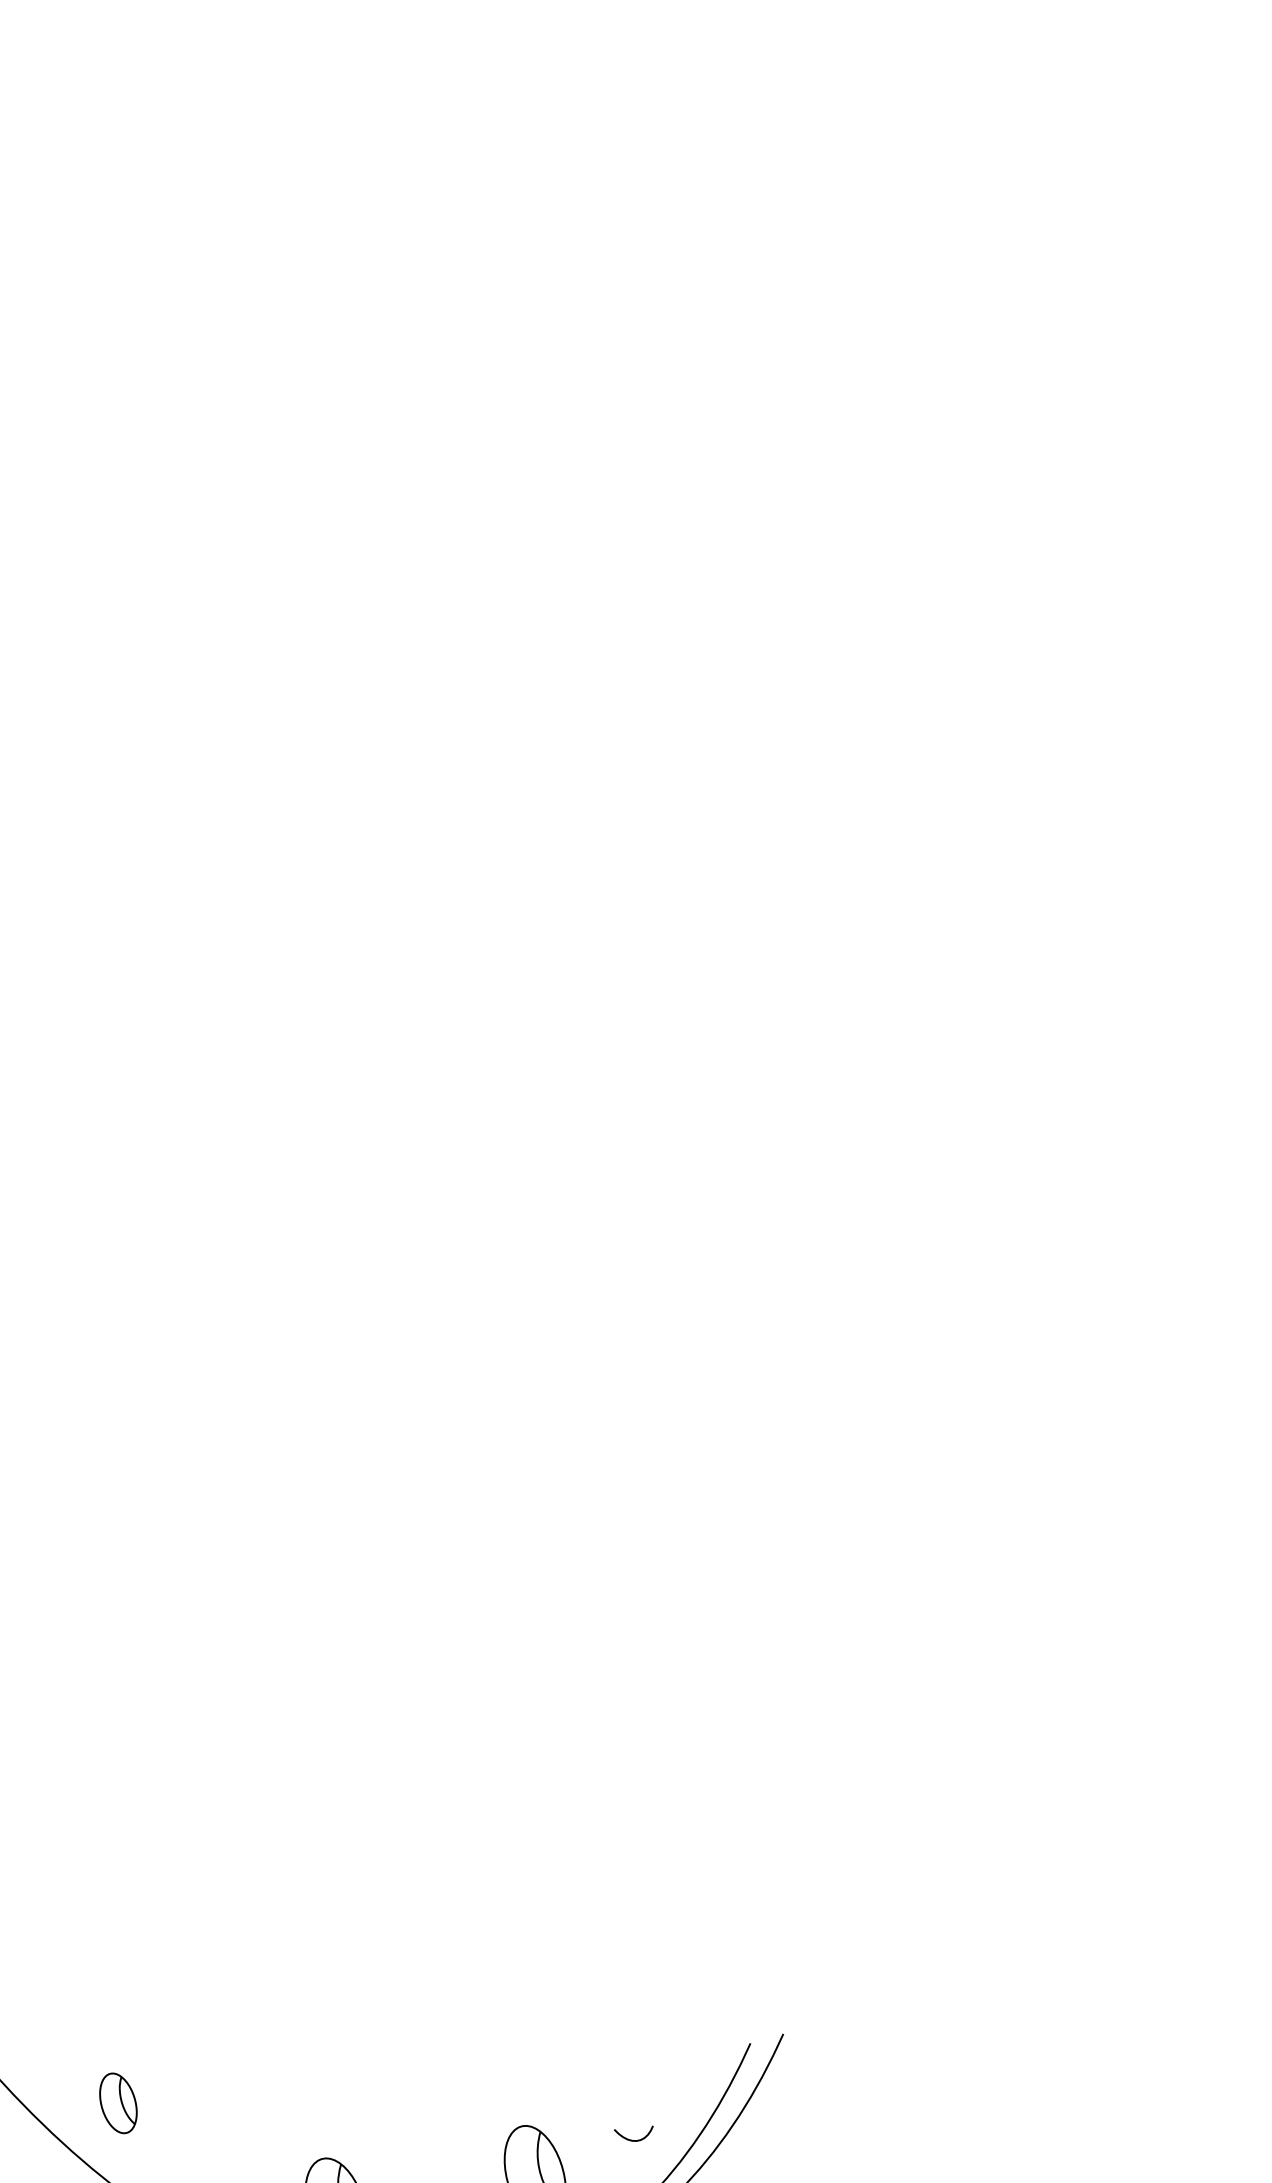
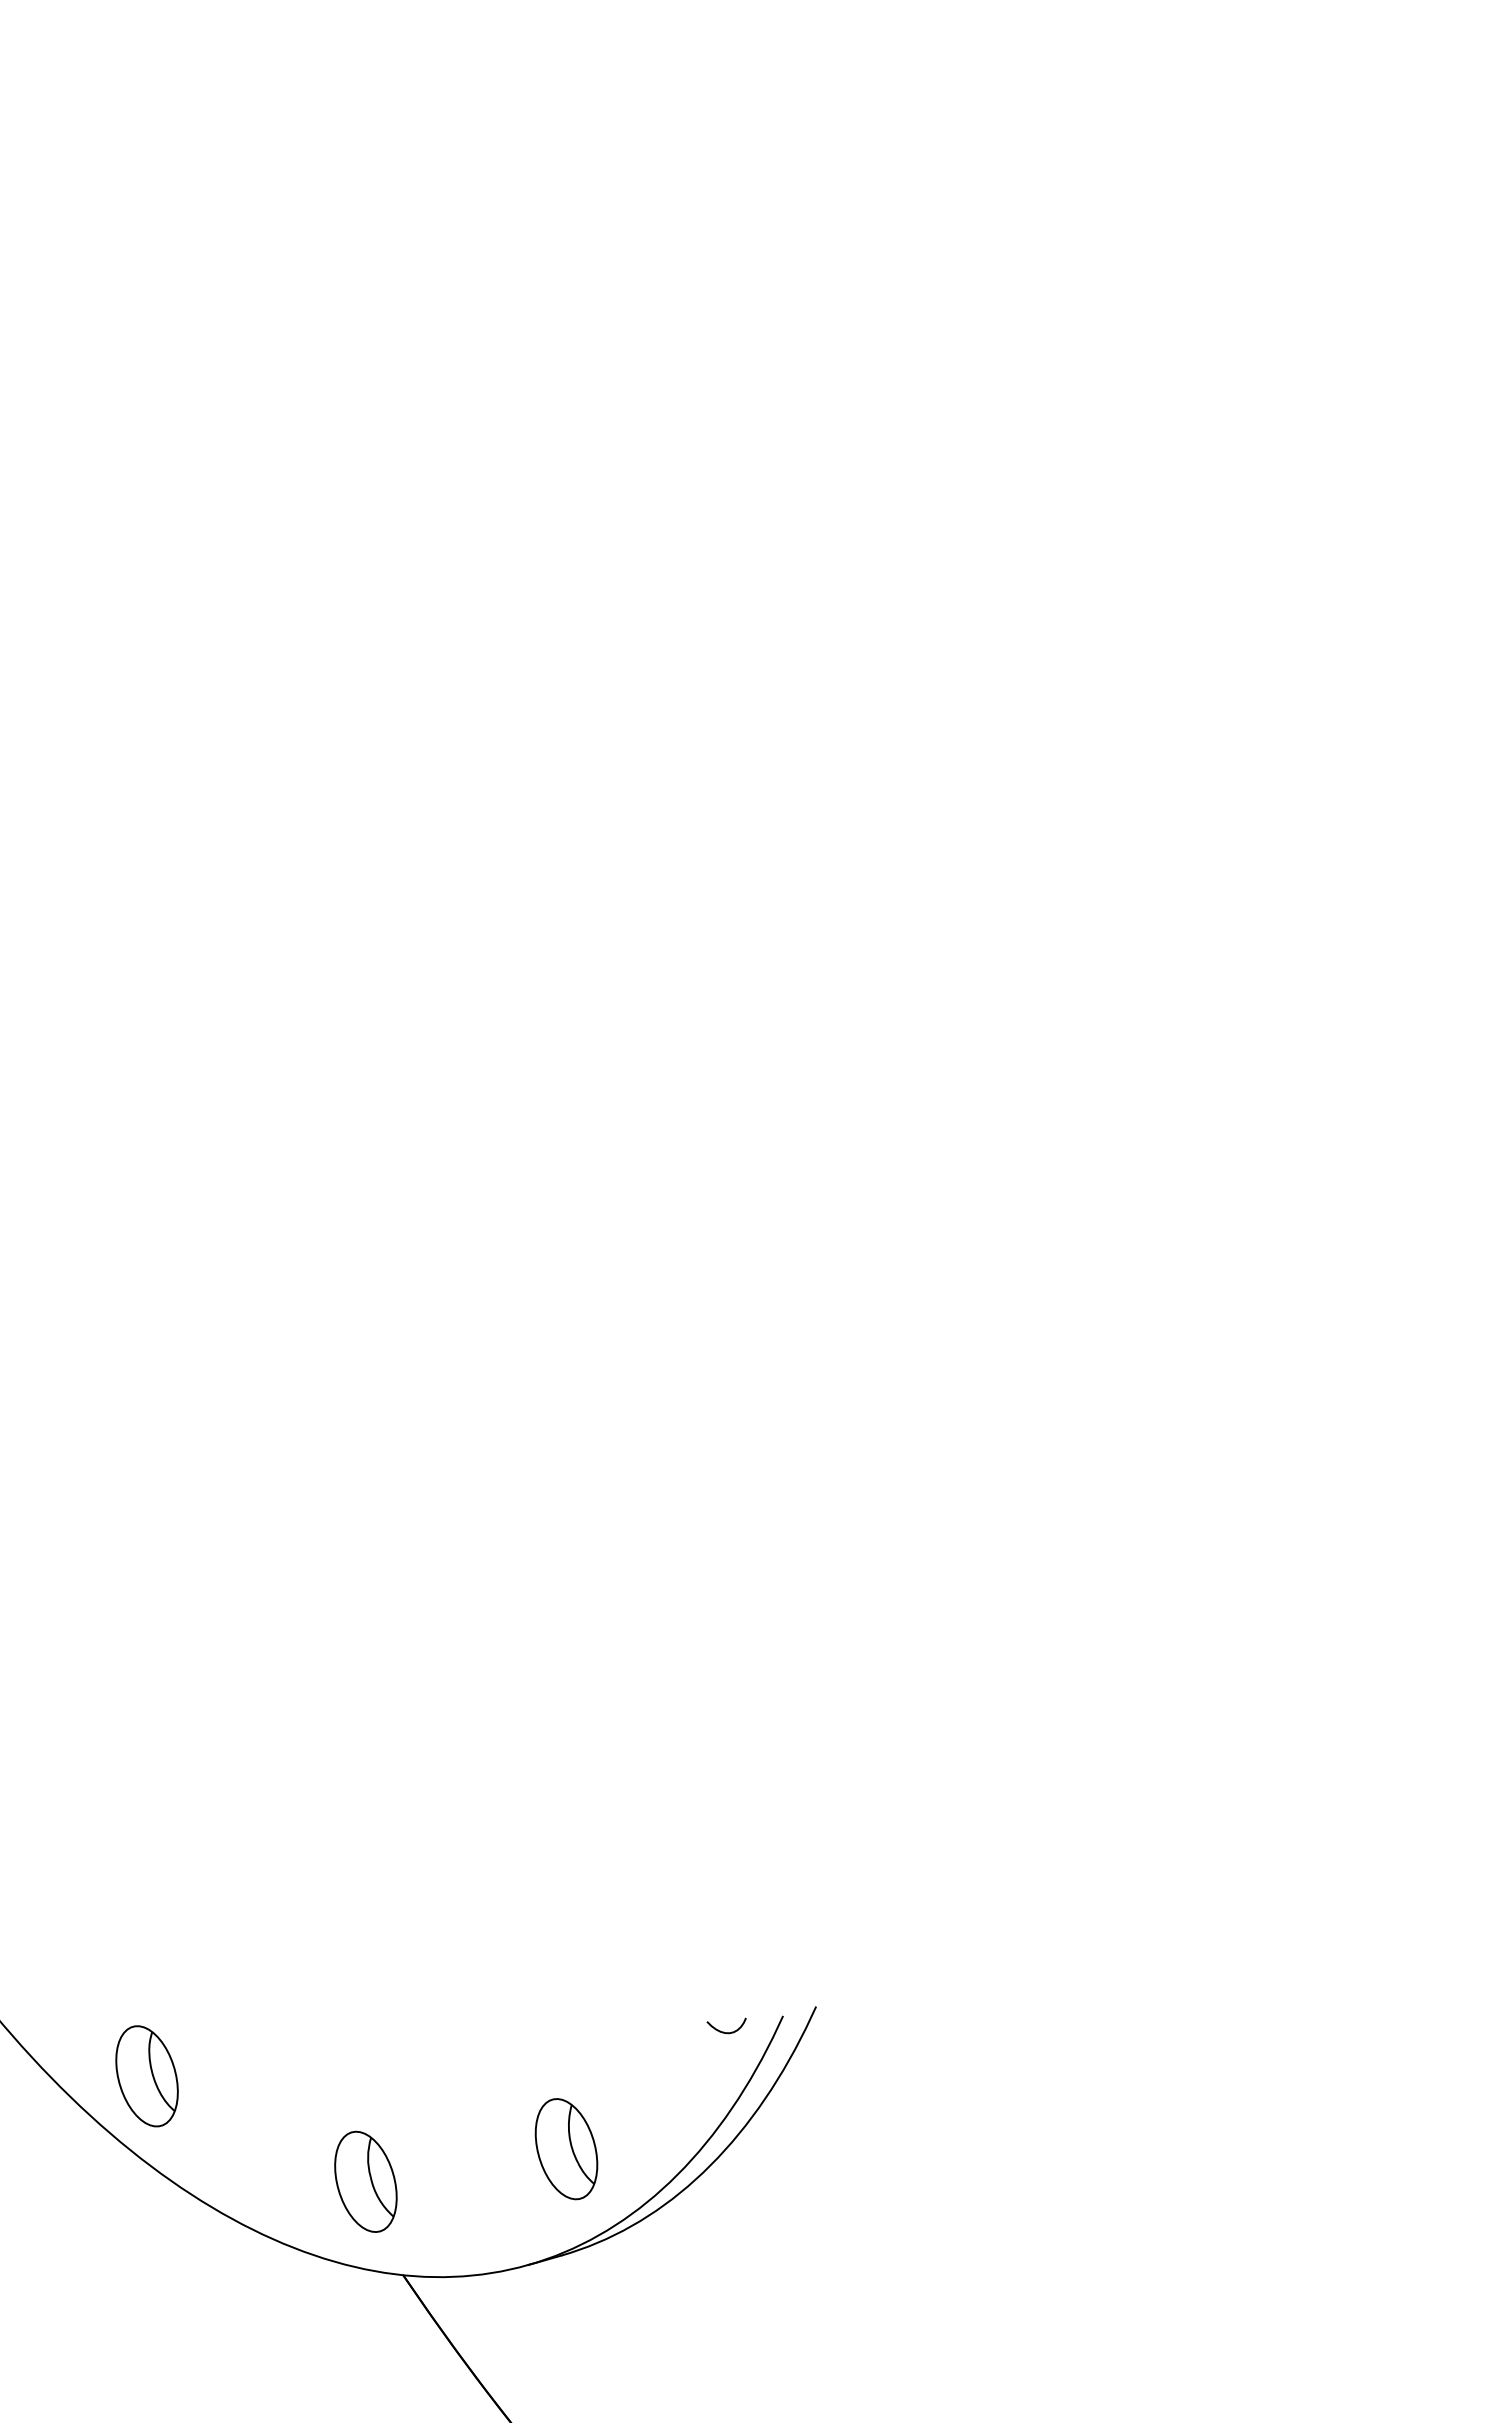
part: (117, 2103) -> (146, 2076), size x1.67
curve: (630, 2139) -> (723, 2031), moved

